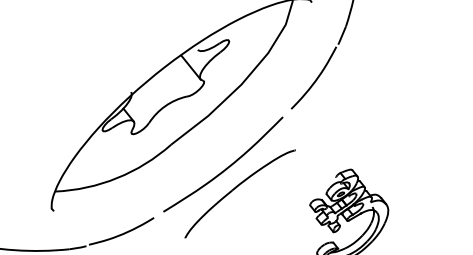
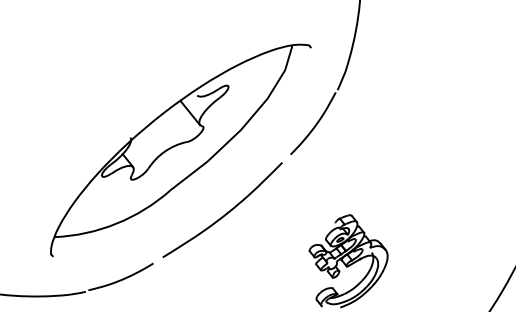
part: (236, 188) -> (235, 234), removed

